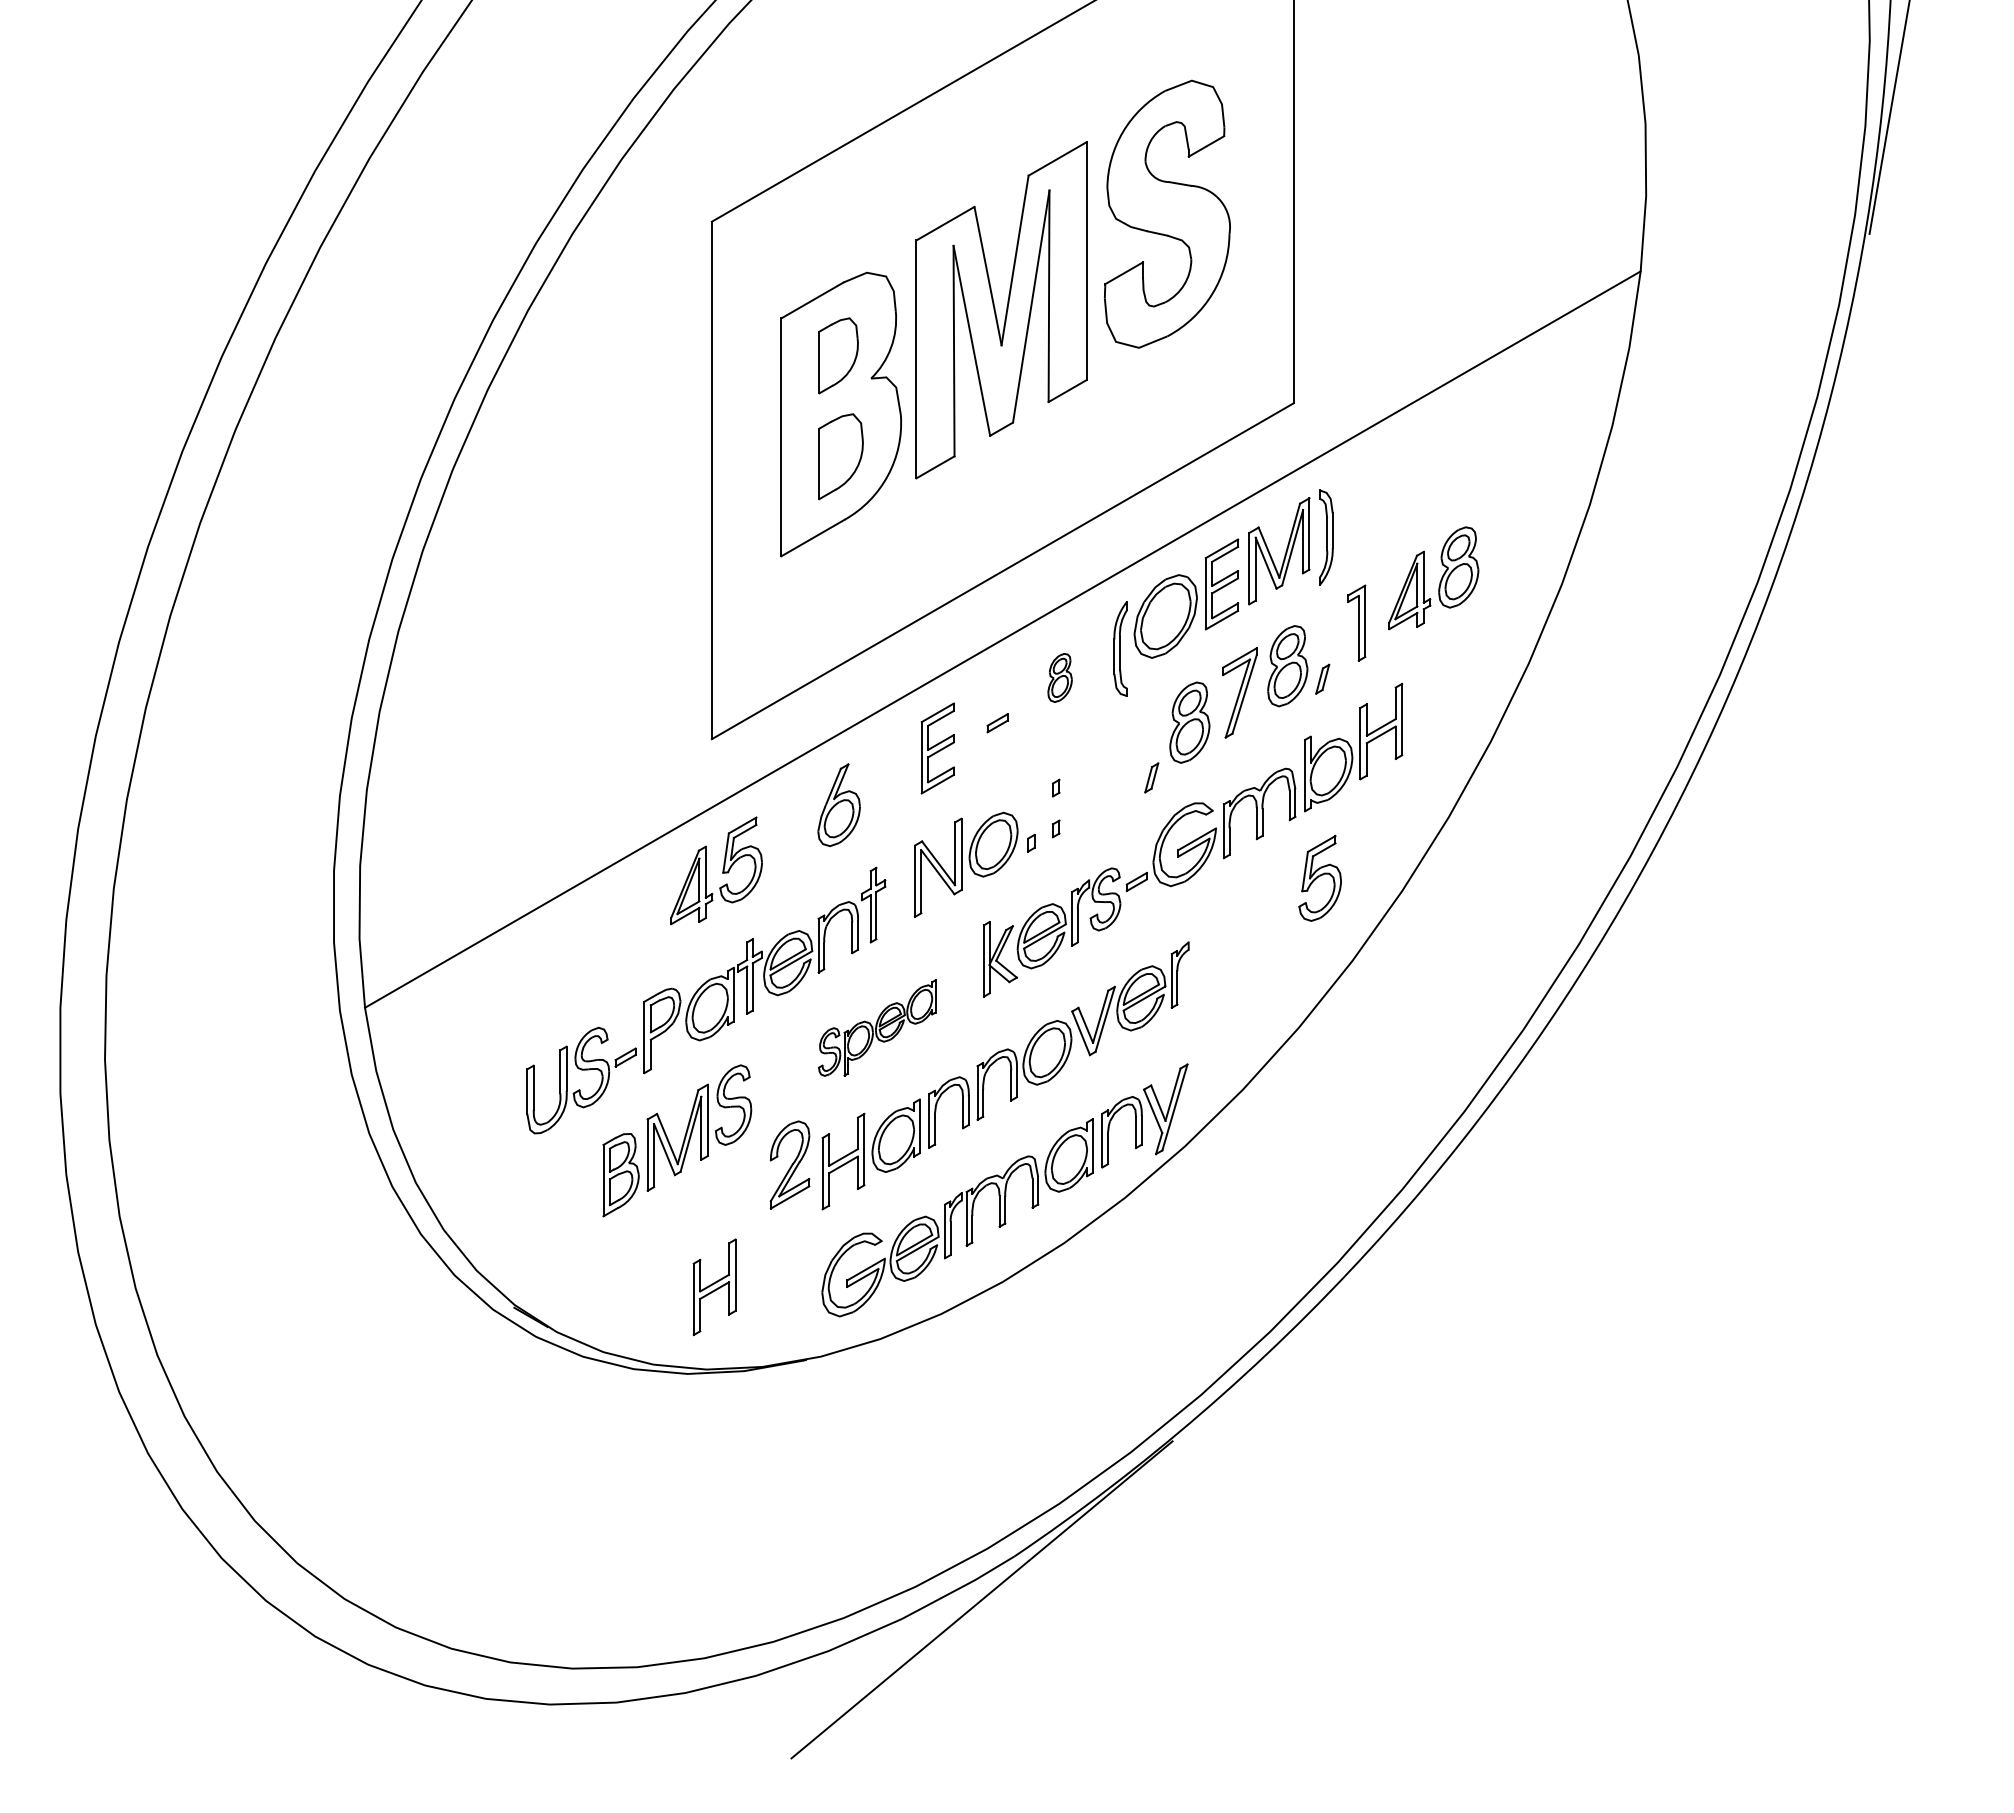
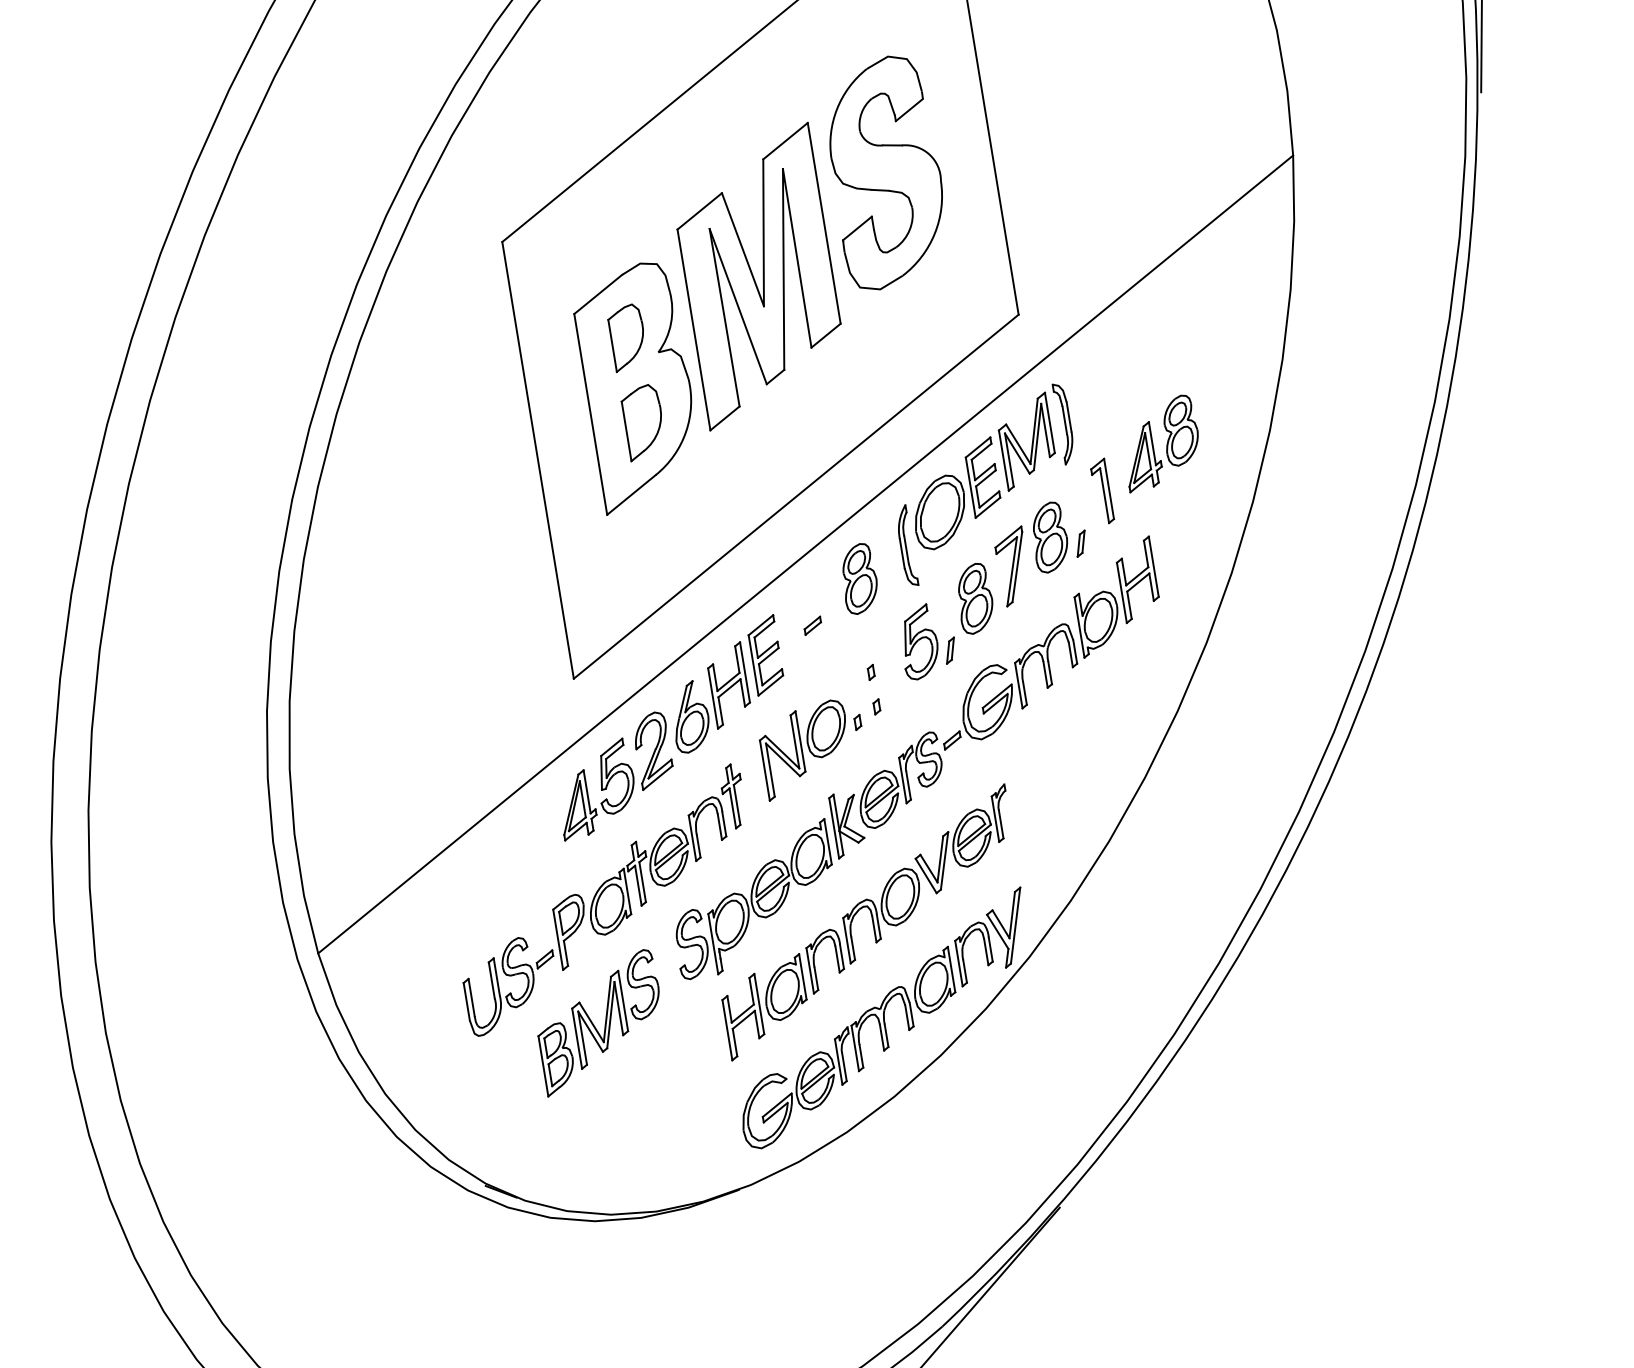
part: (1059, 677) -> (858, 578), size x1.67
part: (1319, 878) -> (918, 642), moved
part: (877, 1027) -> (753, 899), size x1.67
part: (789, 1164) -> (652, 750), moved
part: (714, 1287) -> (728, 685), moved

